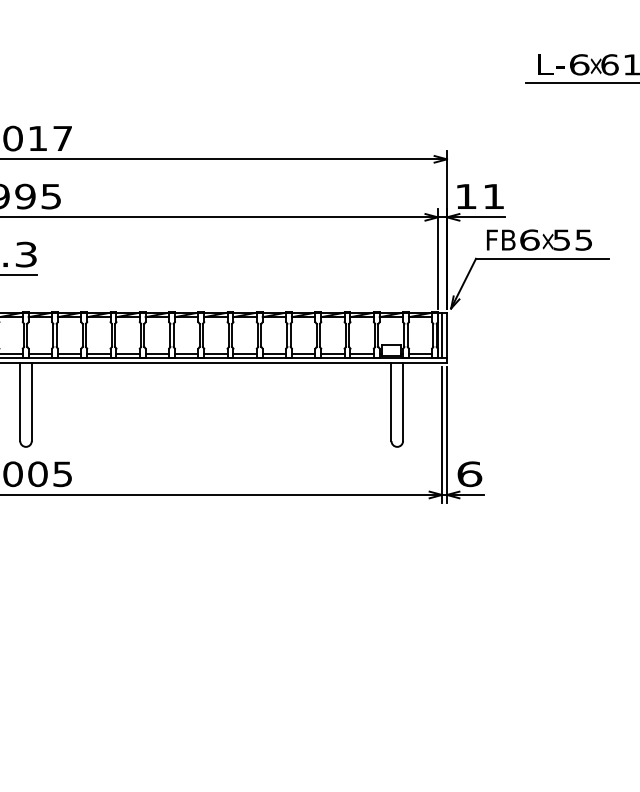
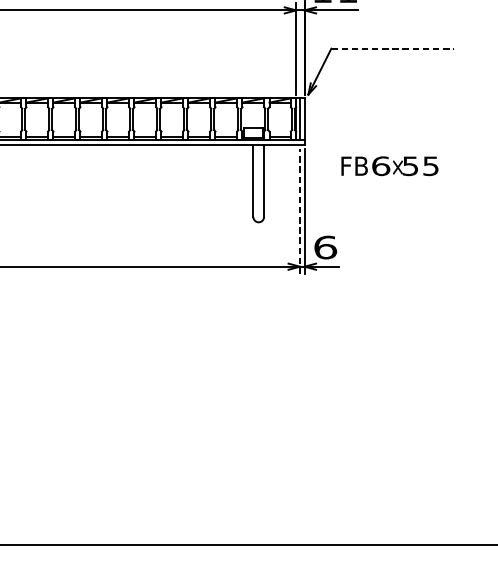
text: (539, 239) -> (390, 165), moved
line: (542, 258) -> (392, 48), solid -> dashed
line: (442, 435) -> (300, 211), solid -> dashed

